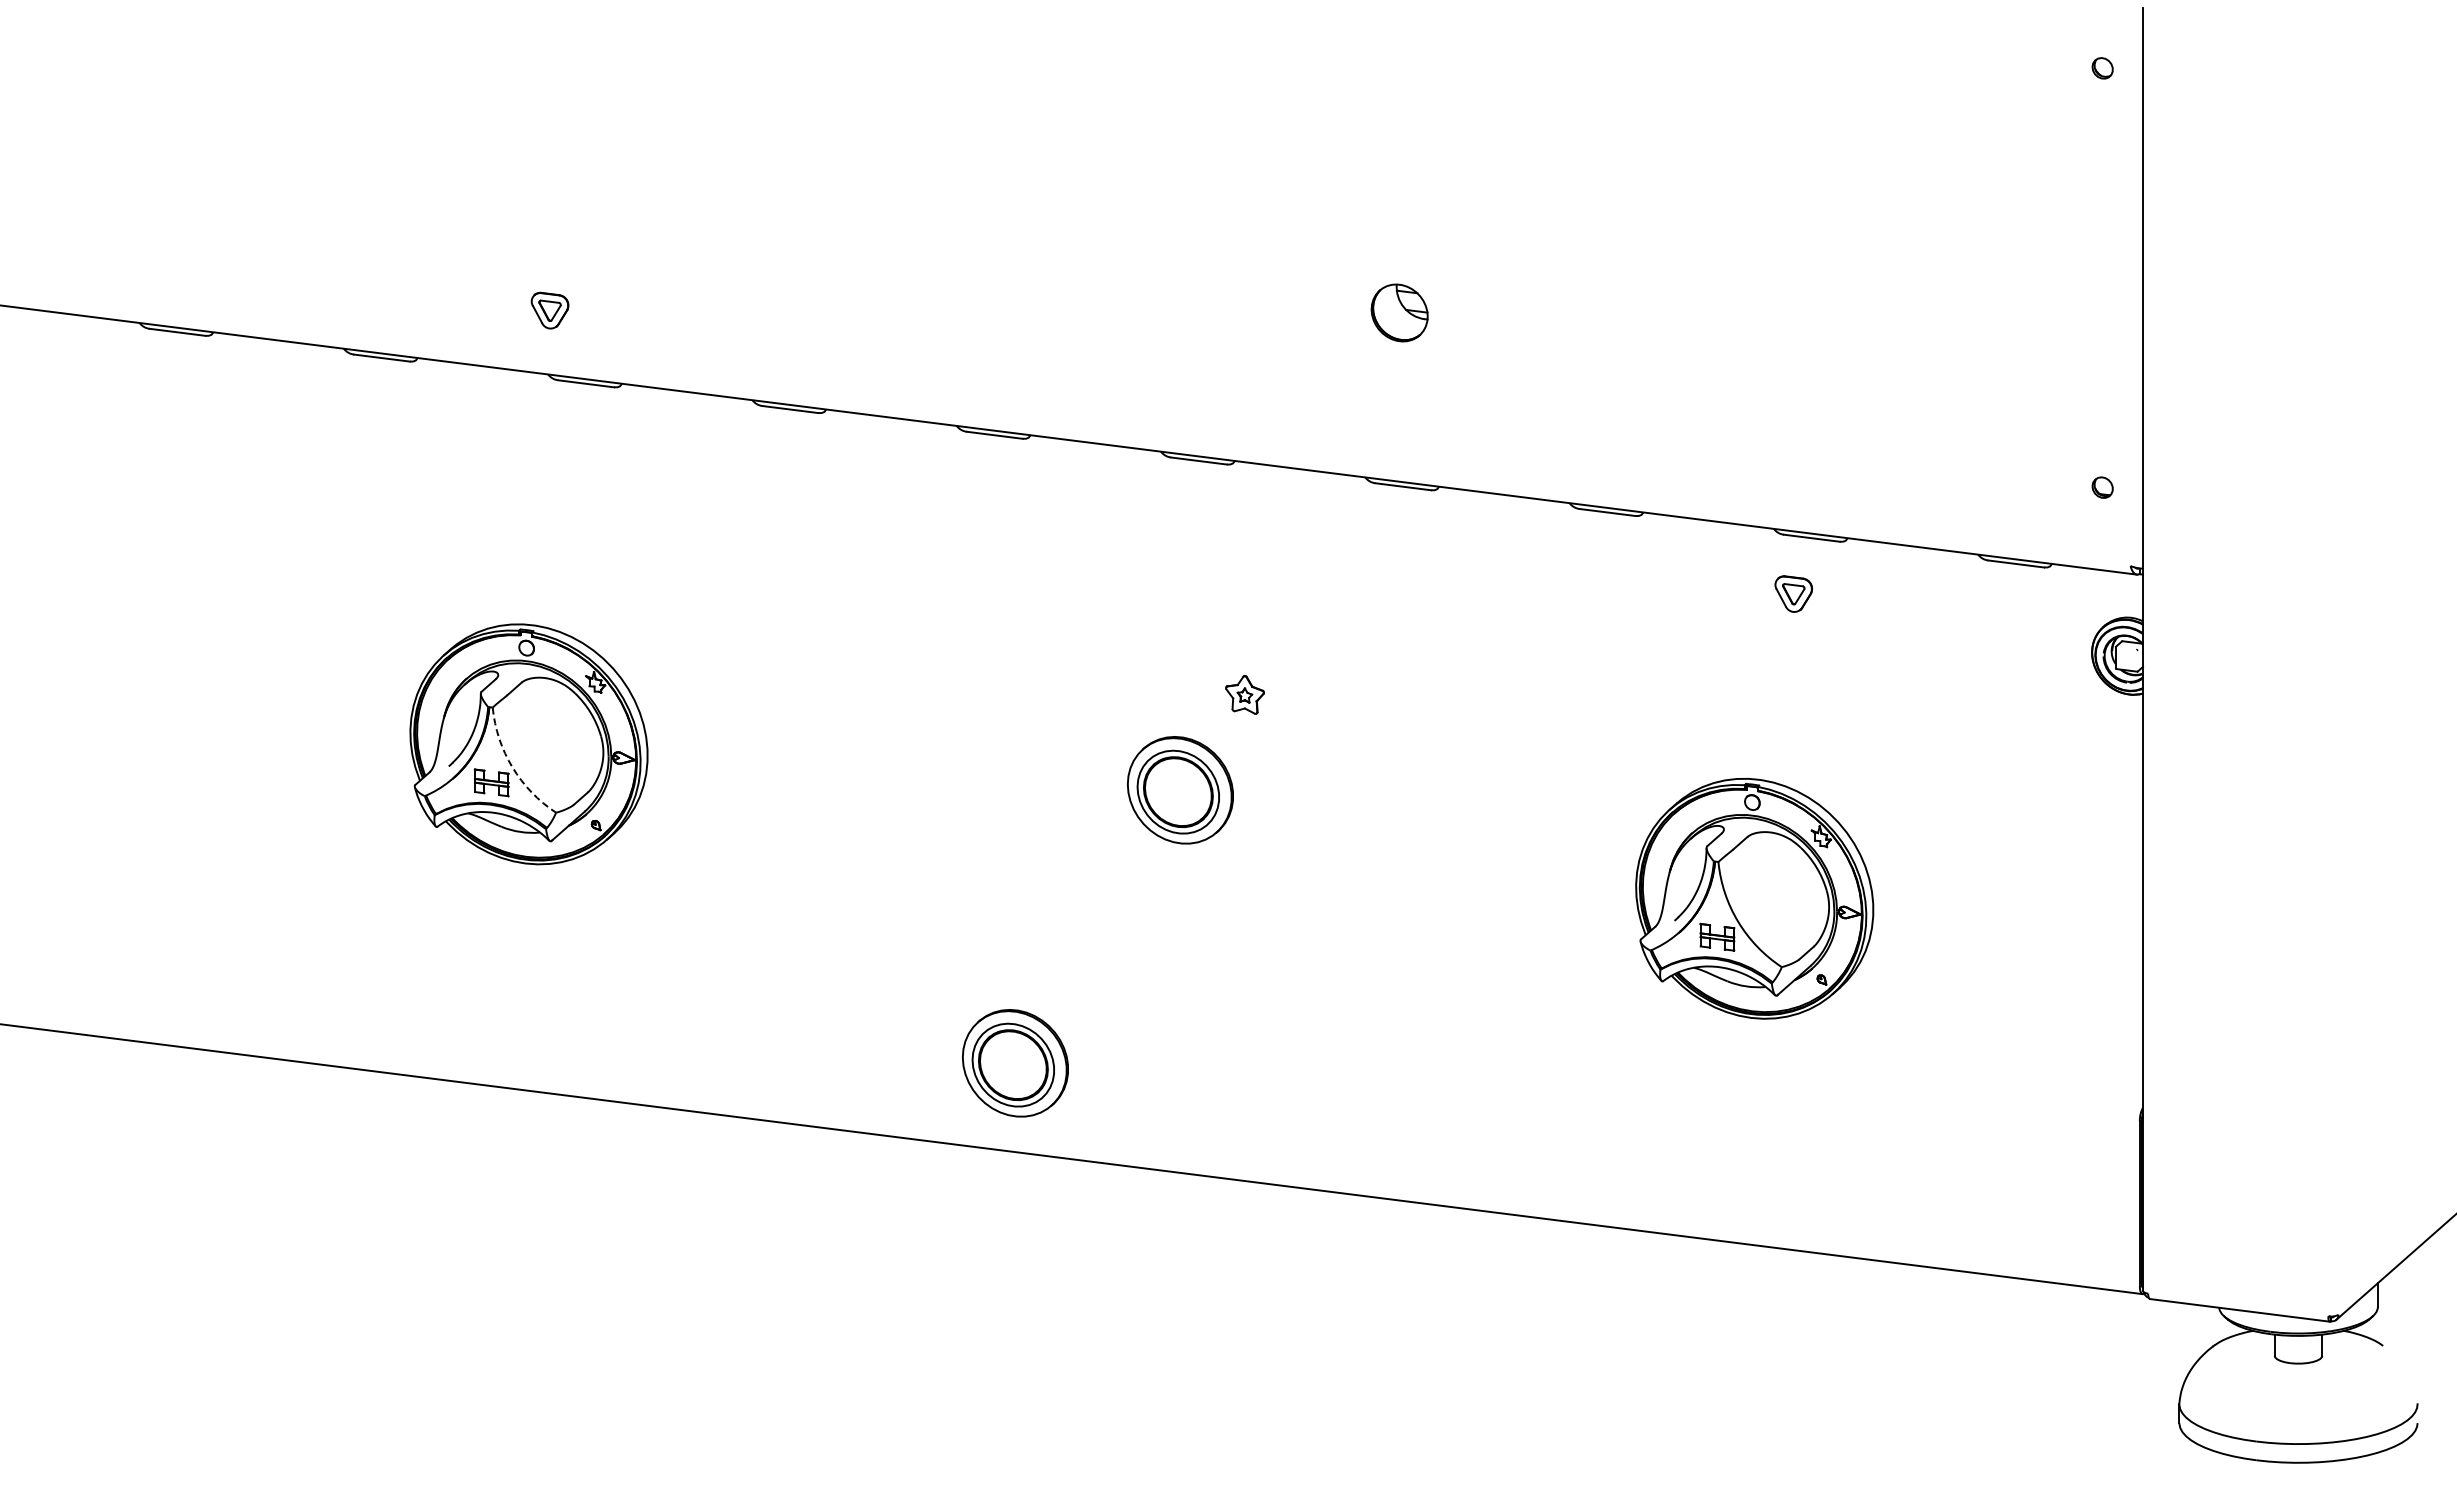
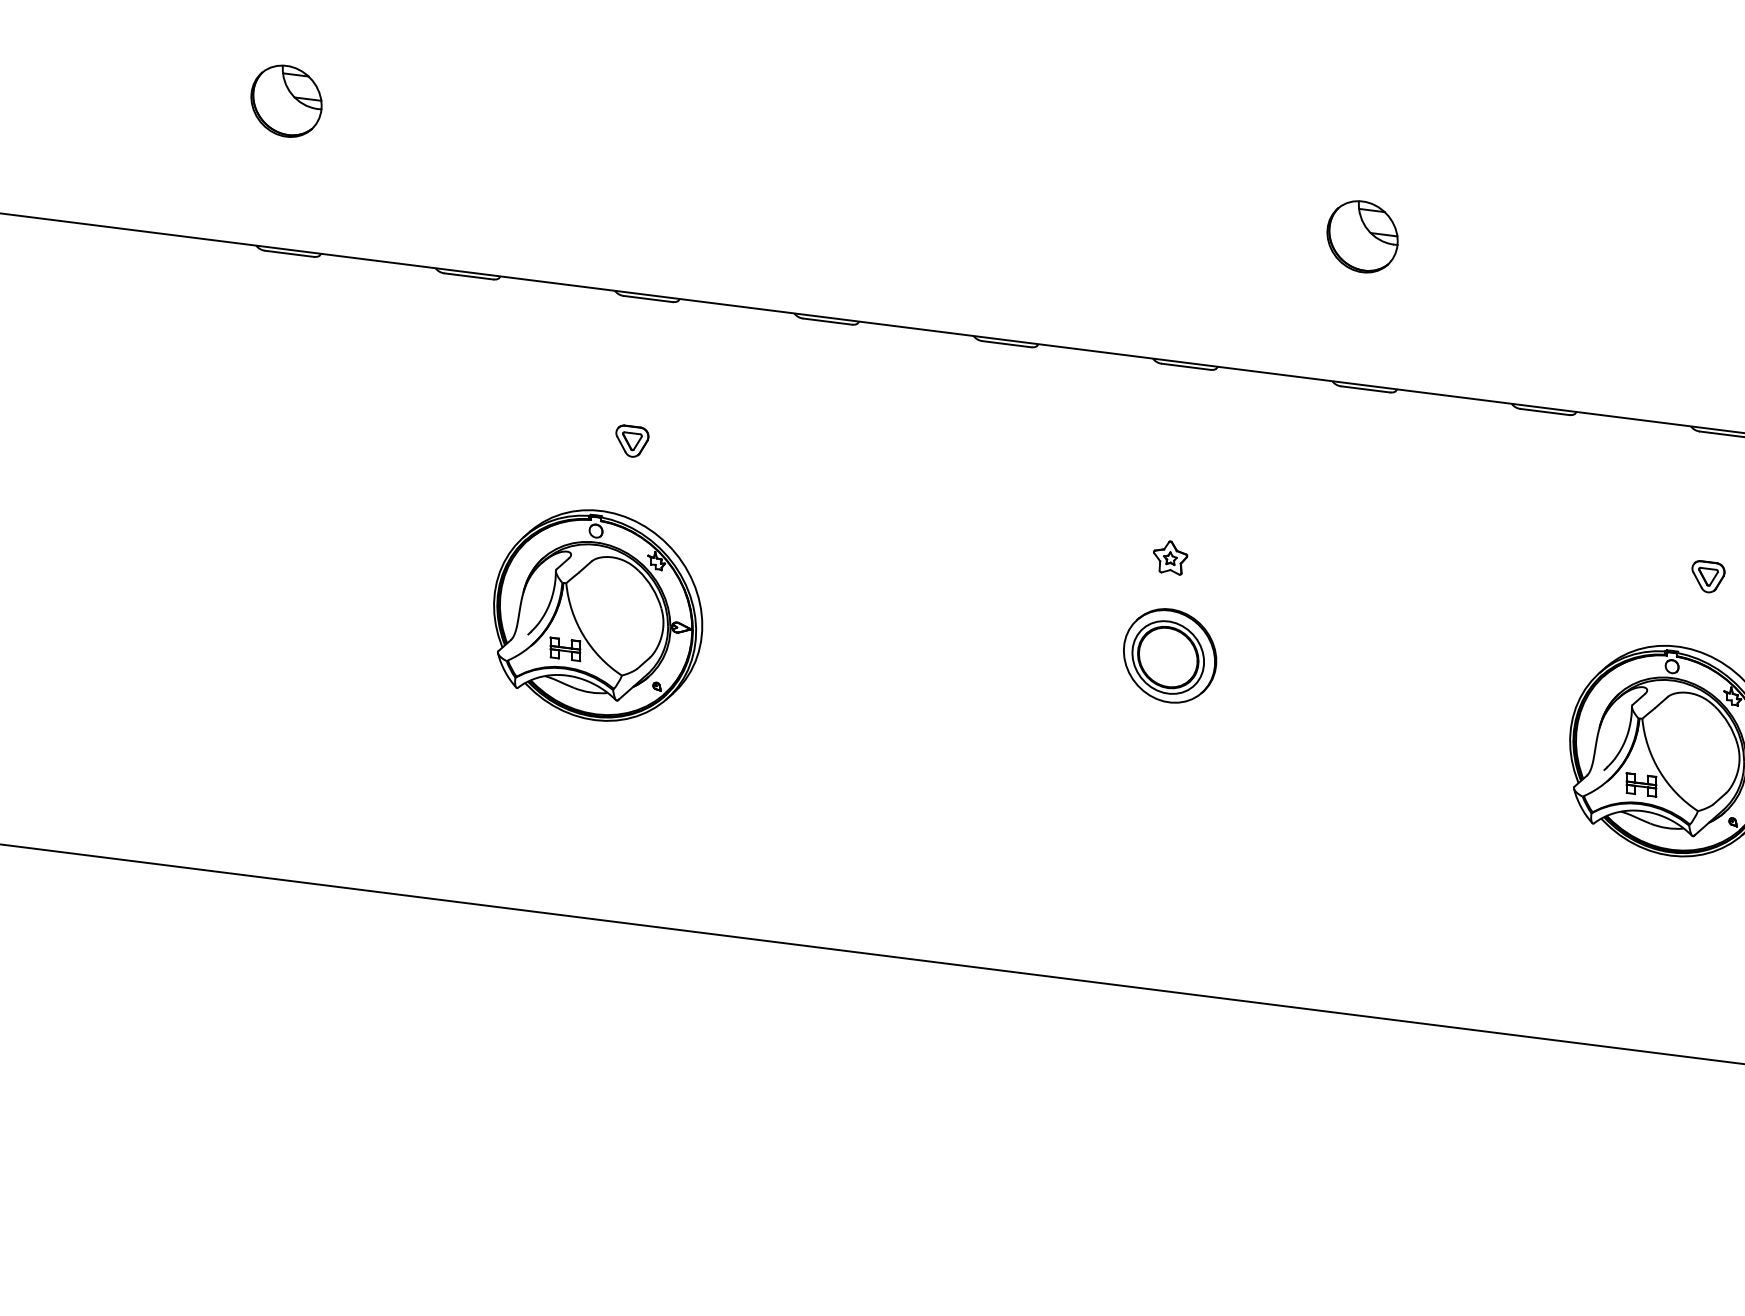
part: (173, 158) -> (286, 101), added
part: (549, 310) -> (631, 440), moved
part: (1399, 312) -> (1362, 236), size x1.43
part: (1793, 593) -> (1708, 576), moved
part: (1244, 694) -> (1170, 557), moved
arc: (512, 767) -> (583, 635), dashed -> solid
part: (1015, 1063) -> (1025, 895), removed

